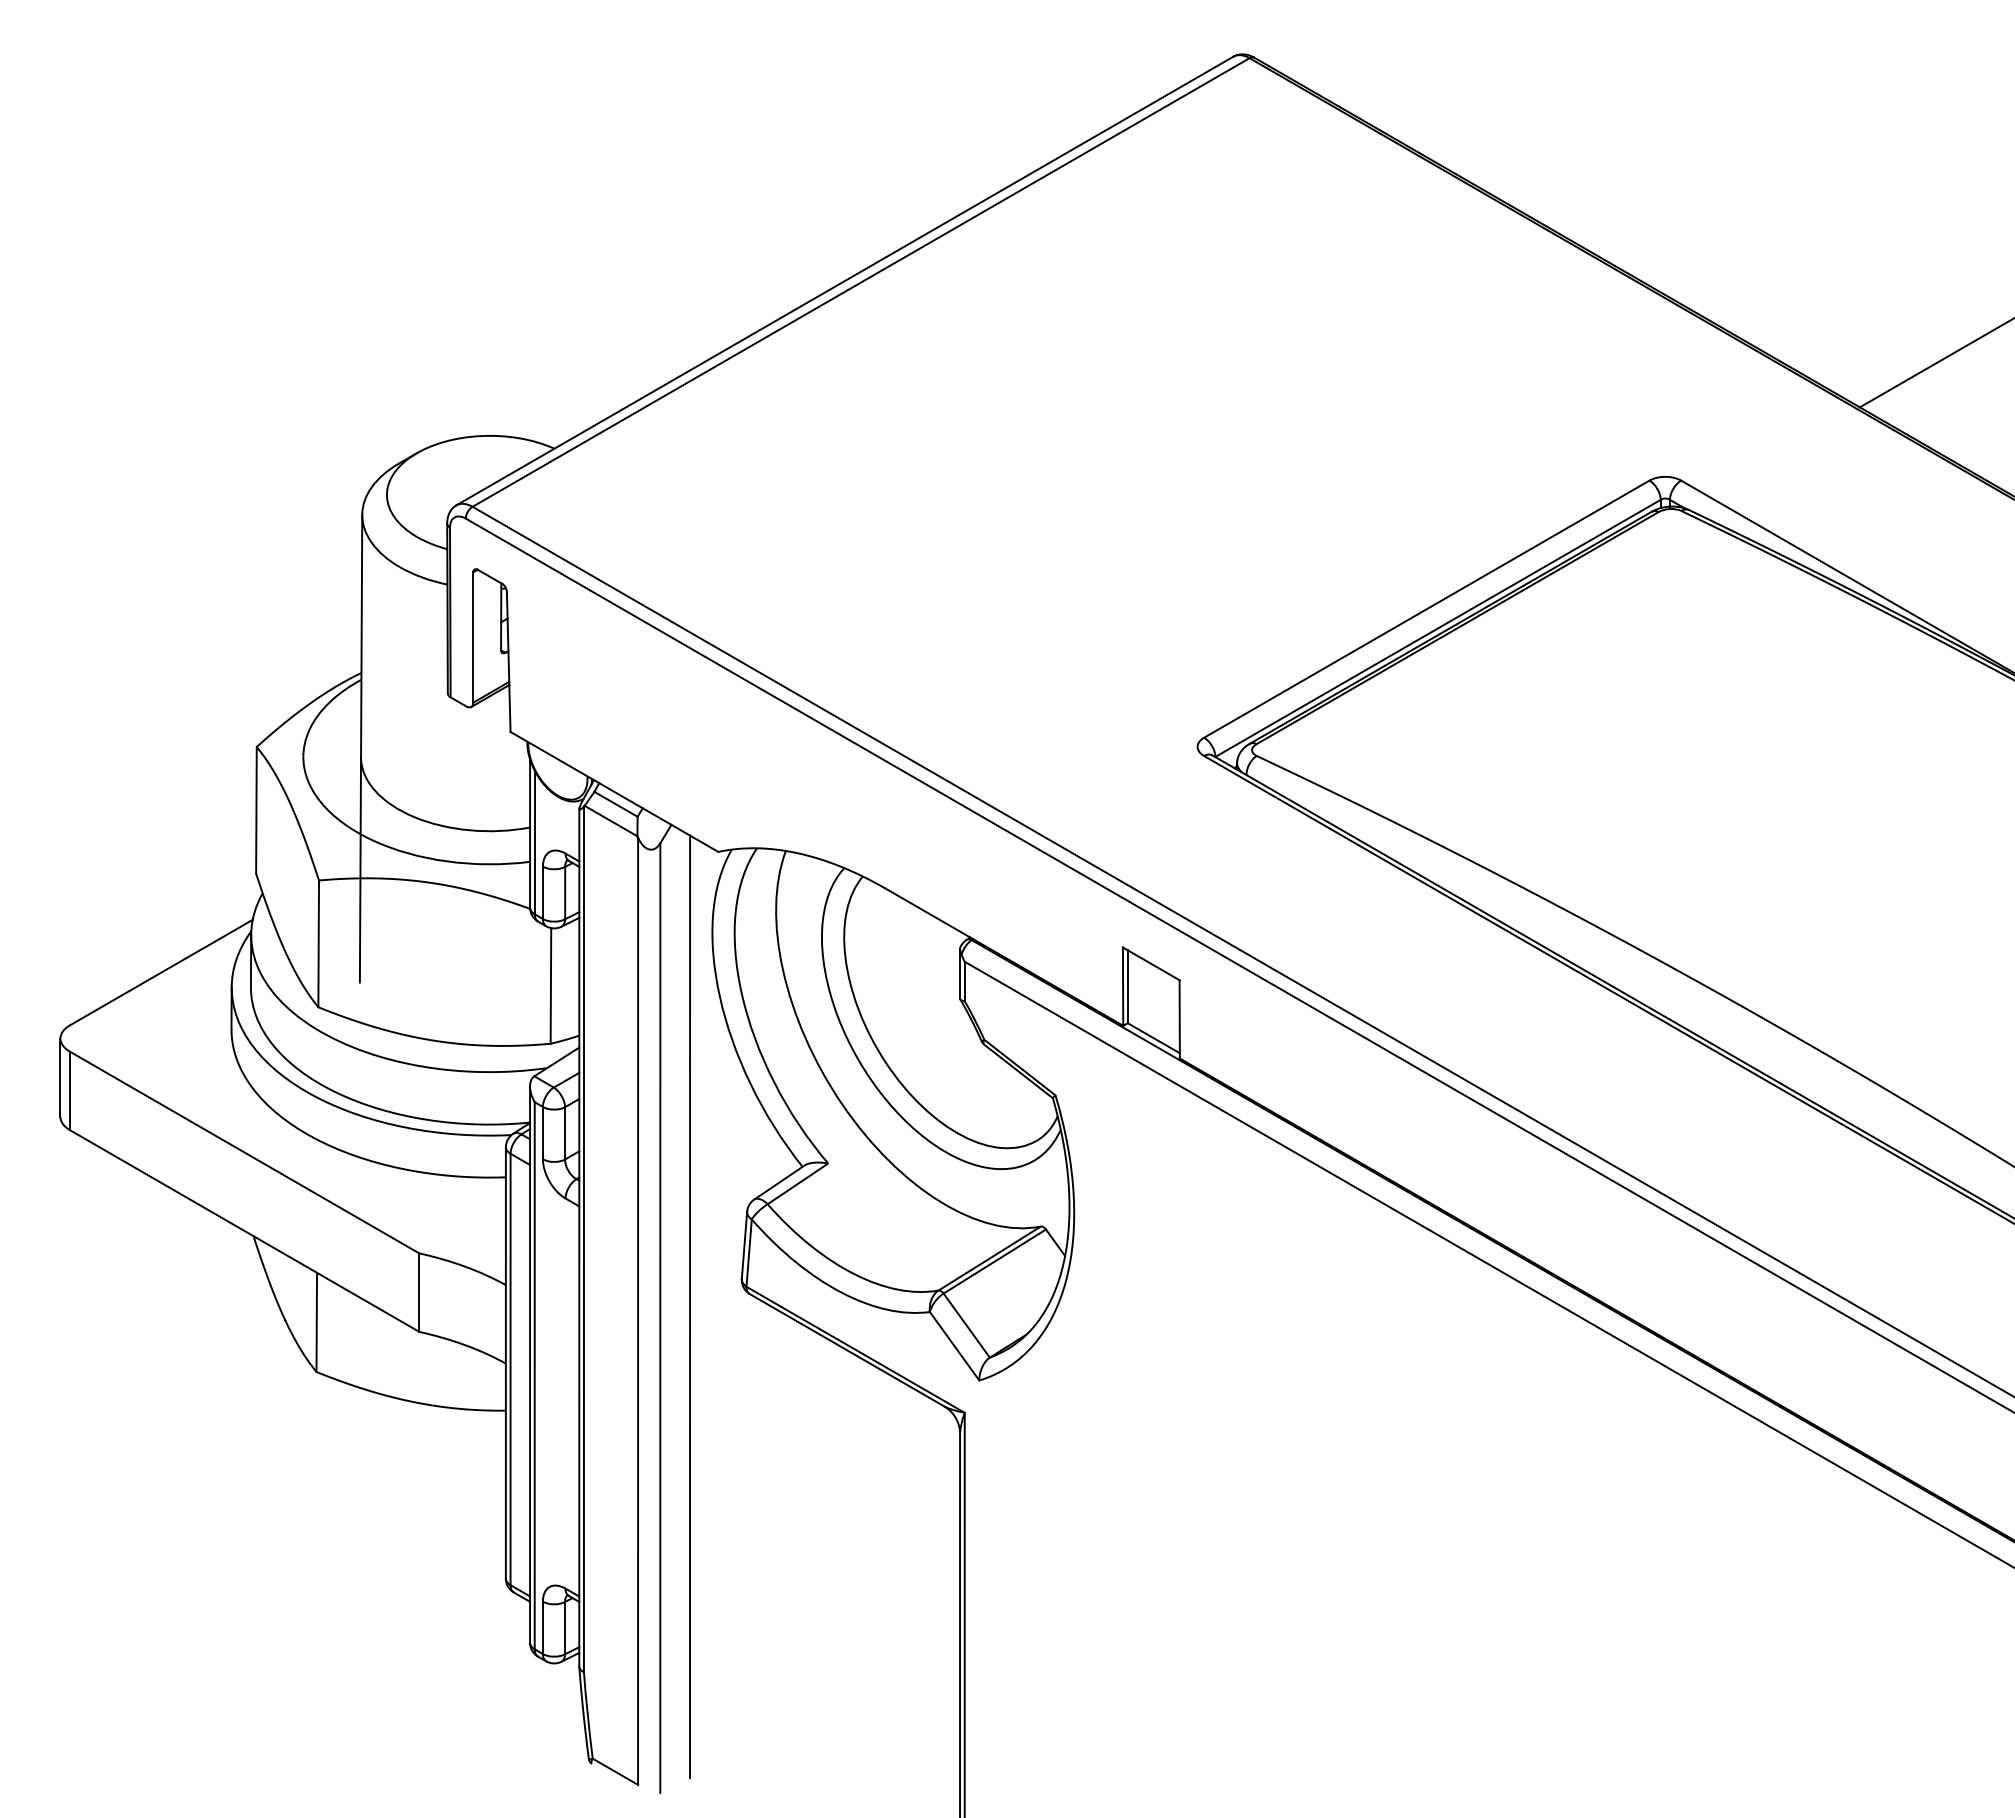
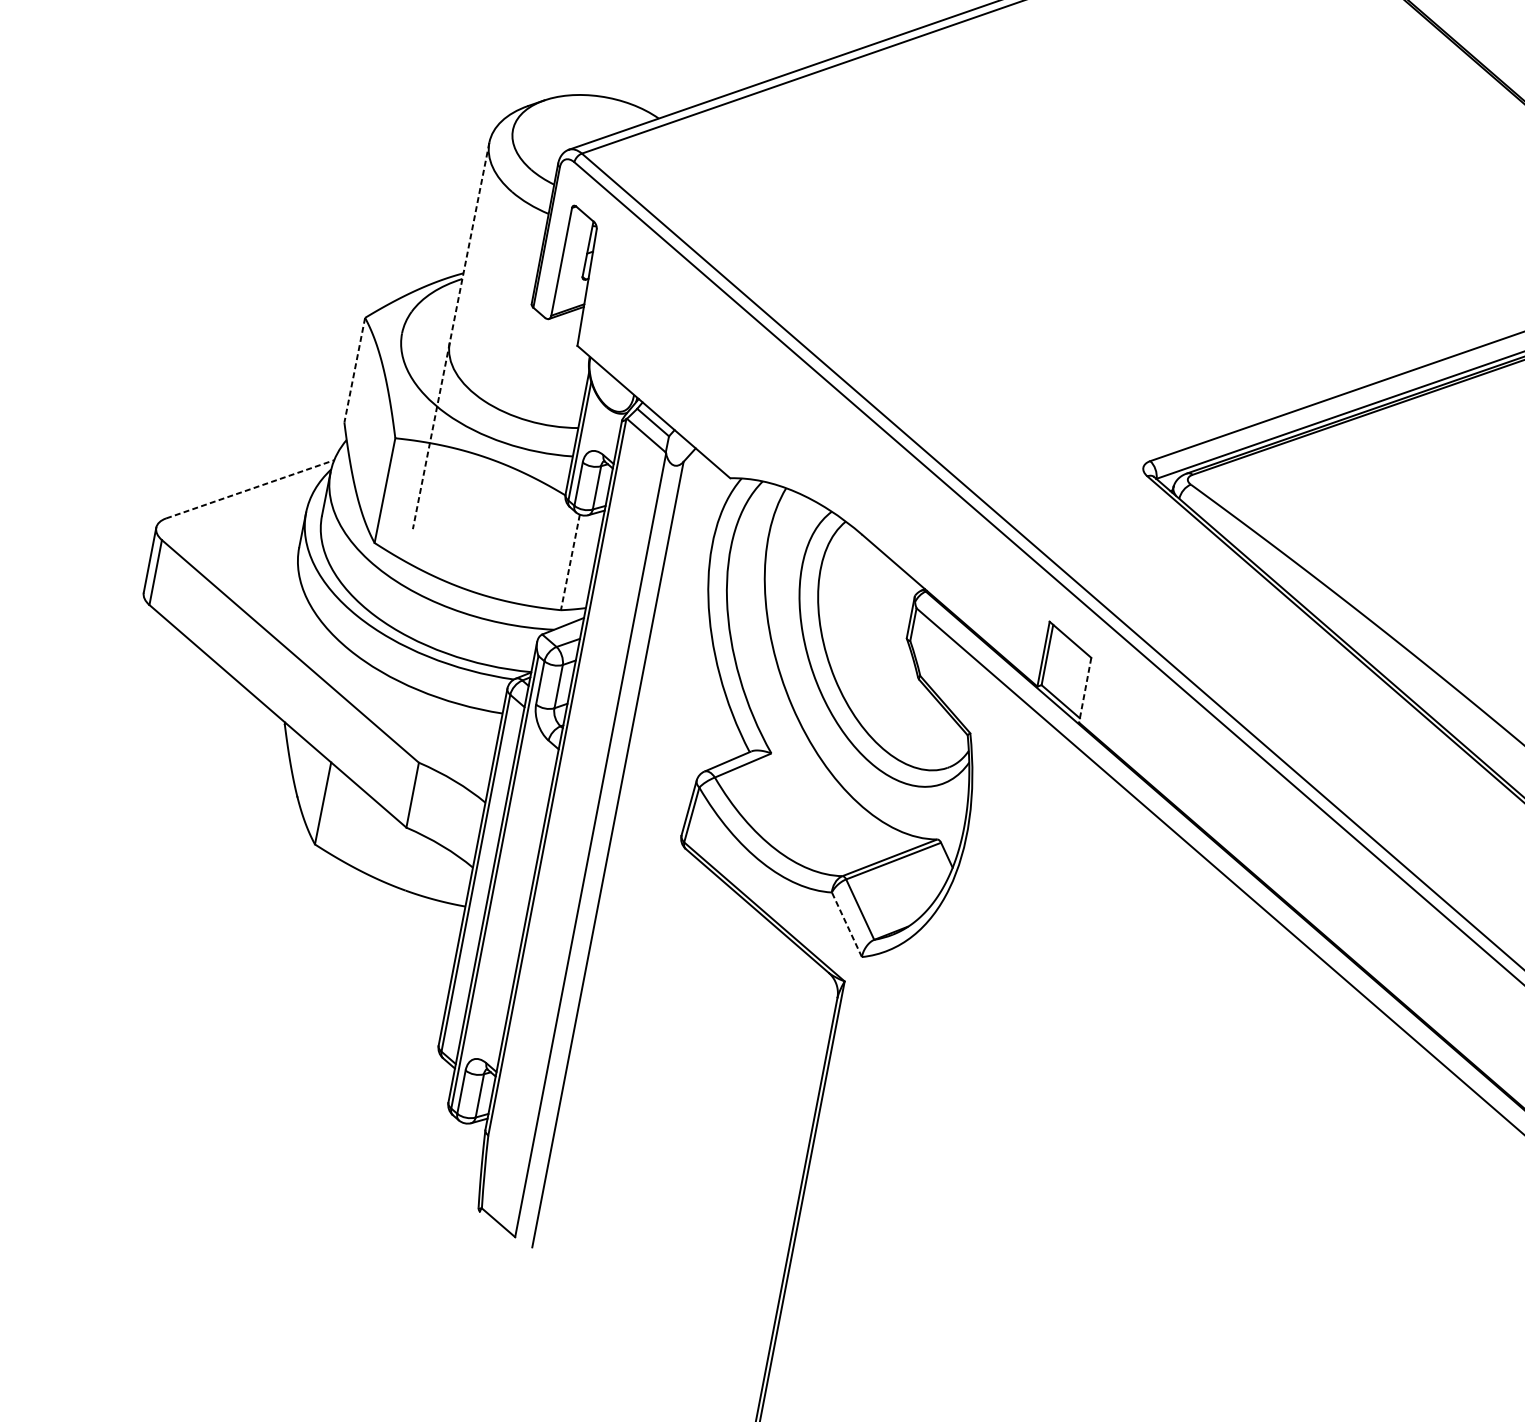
line: (361, 748) -> (451, 335), solid -> dashed
line: (256, 810) -> (354, 370), solid -> dashed
line: (161, 972) -> (250, 489), solid -> dashed
line: (550, 985) -> (570, 561), solid -> dashed
line: (1179, 1019) -> (1084, 690), solid -> dashed
line: (690, 1306) -> (634, 849), removed
line: (954, 1345) -> (846, 924), solid -> dashed

